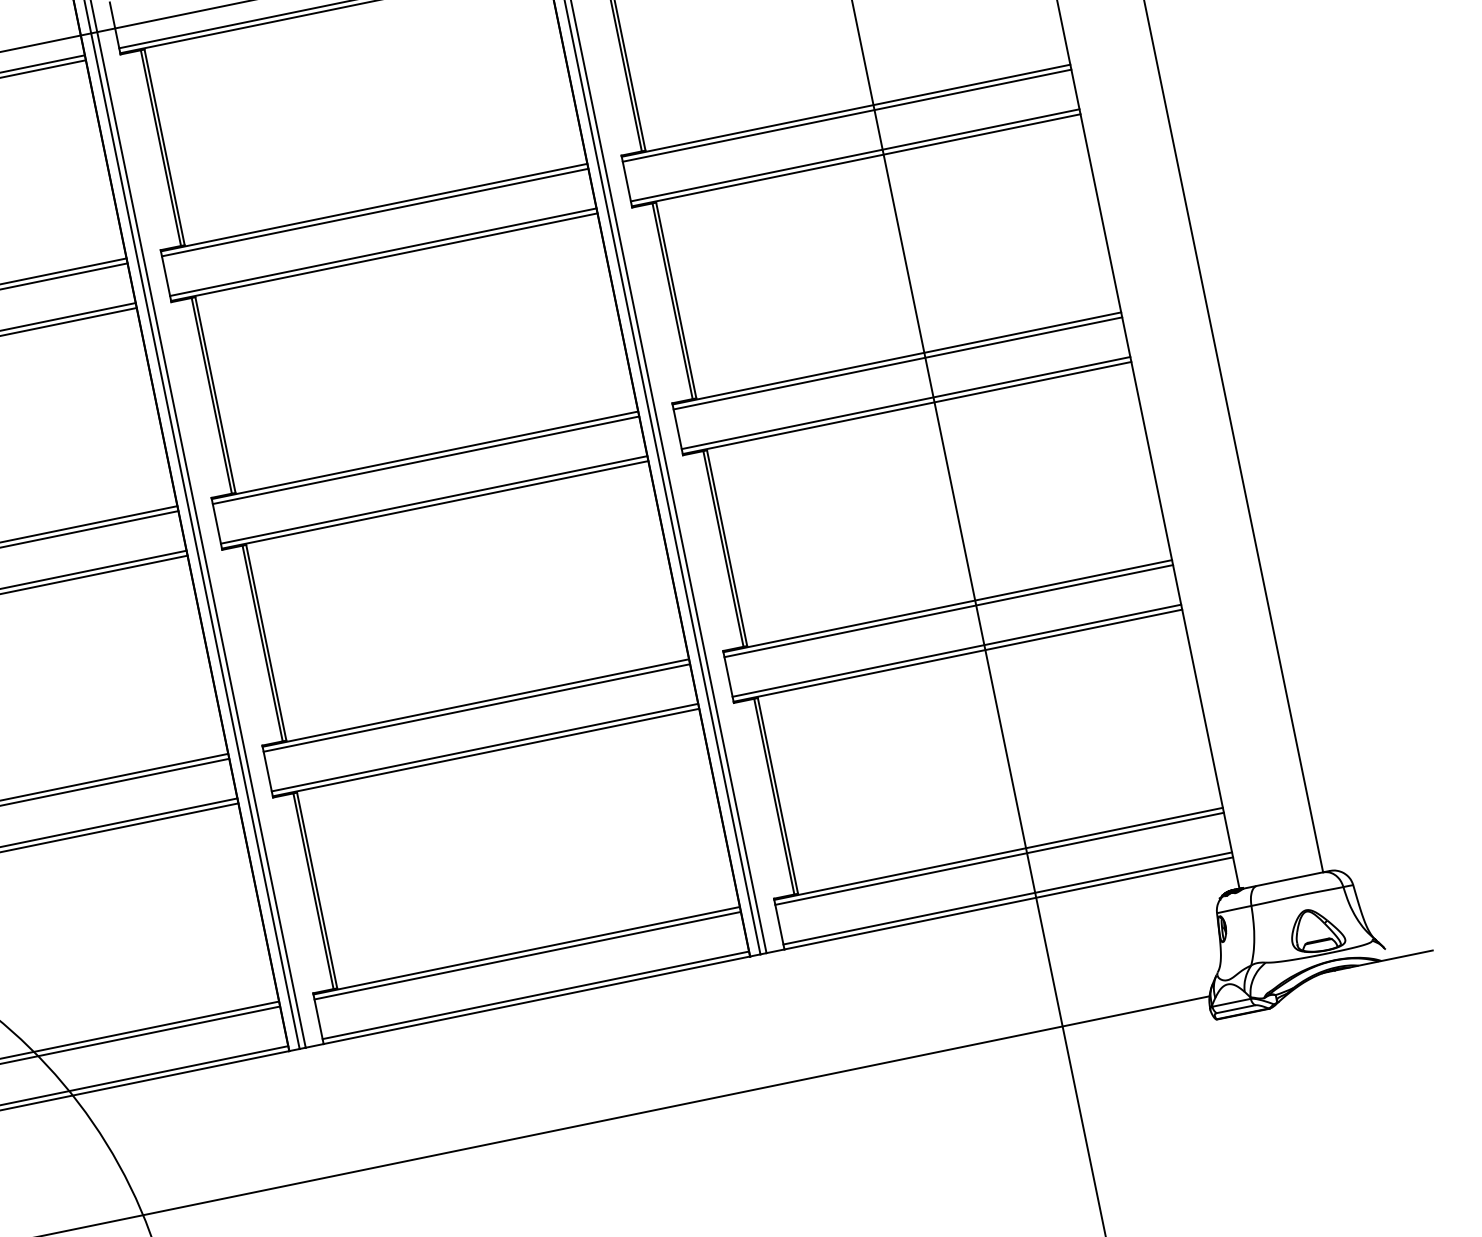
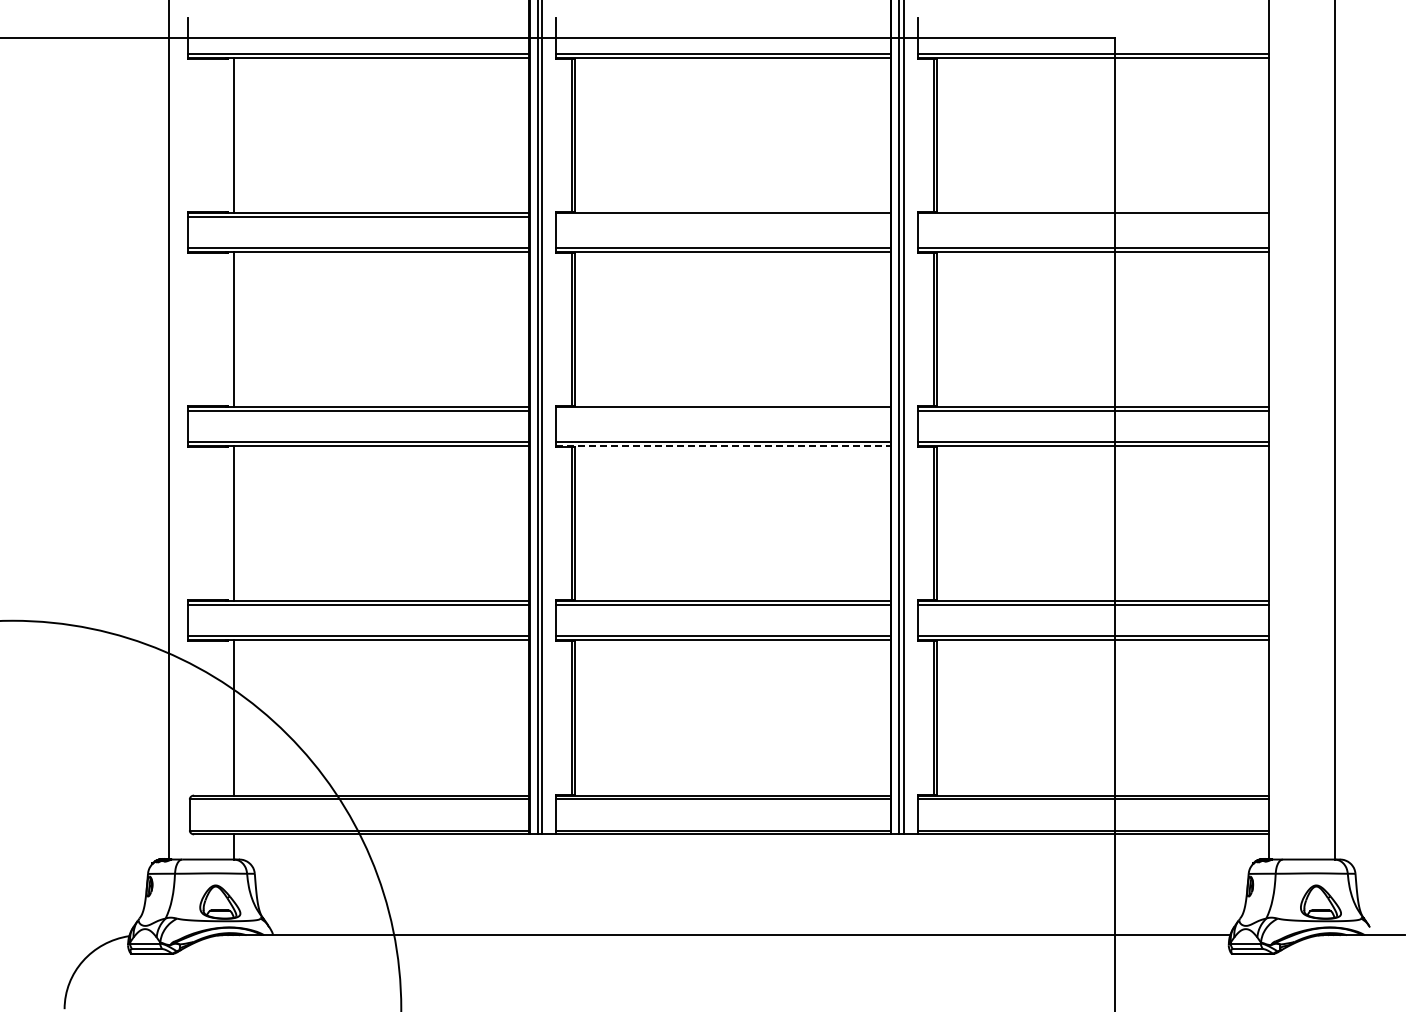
line: (846, 115) -> (1093, 216), removed
line: (374, 212) -> (723, 216), removed
line: (426, 460) -> (723, 411), removed
line: (436, 505) -> (724, 446), solid -> dashed

